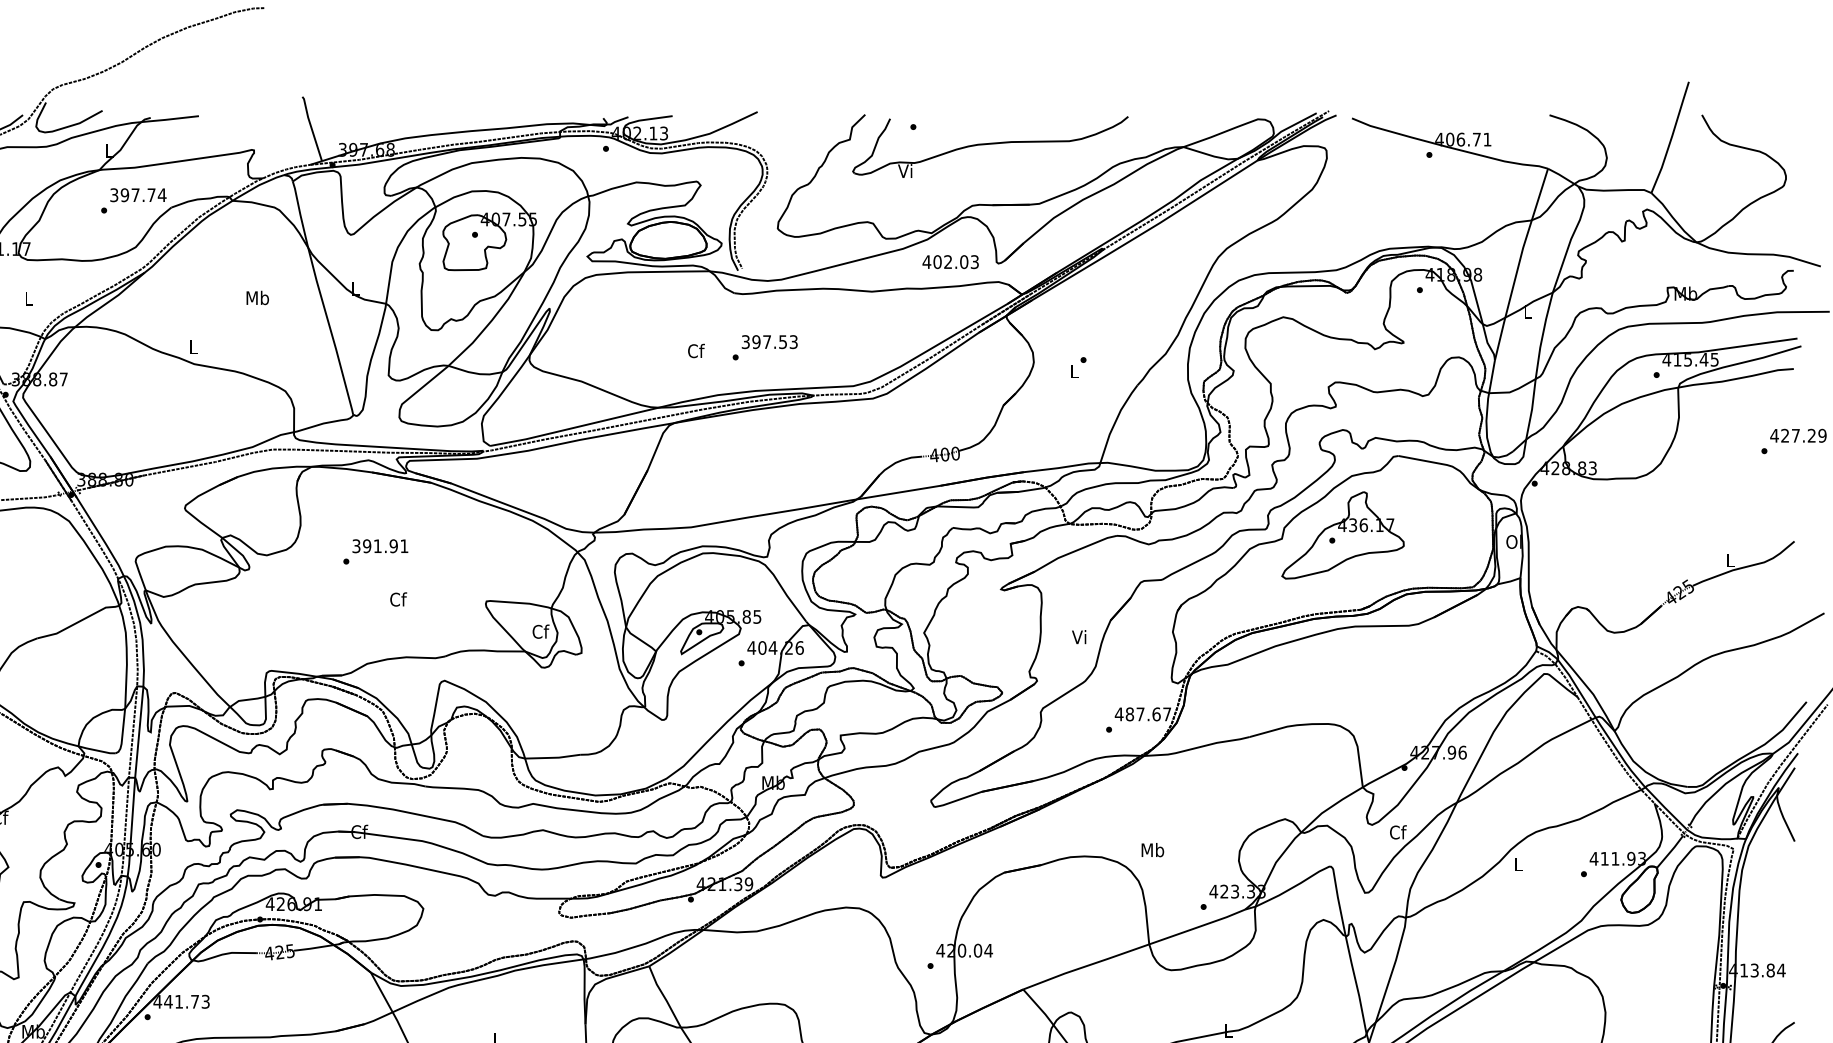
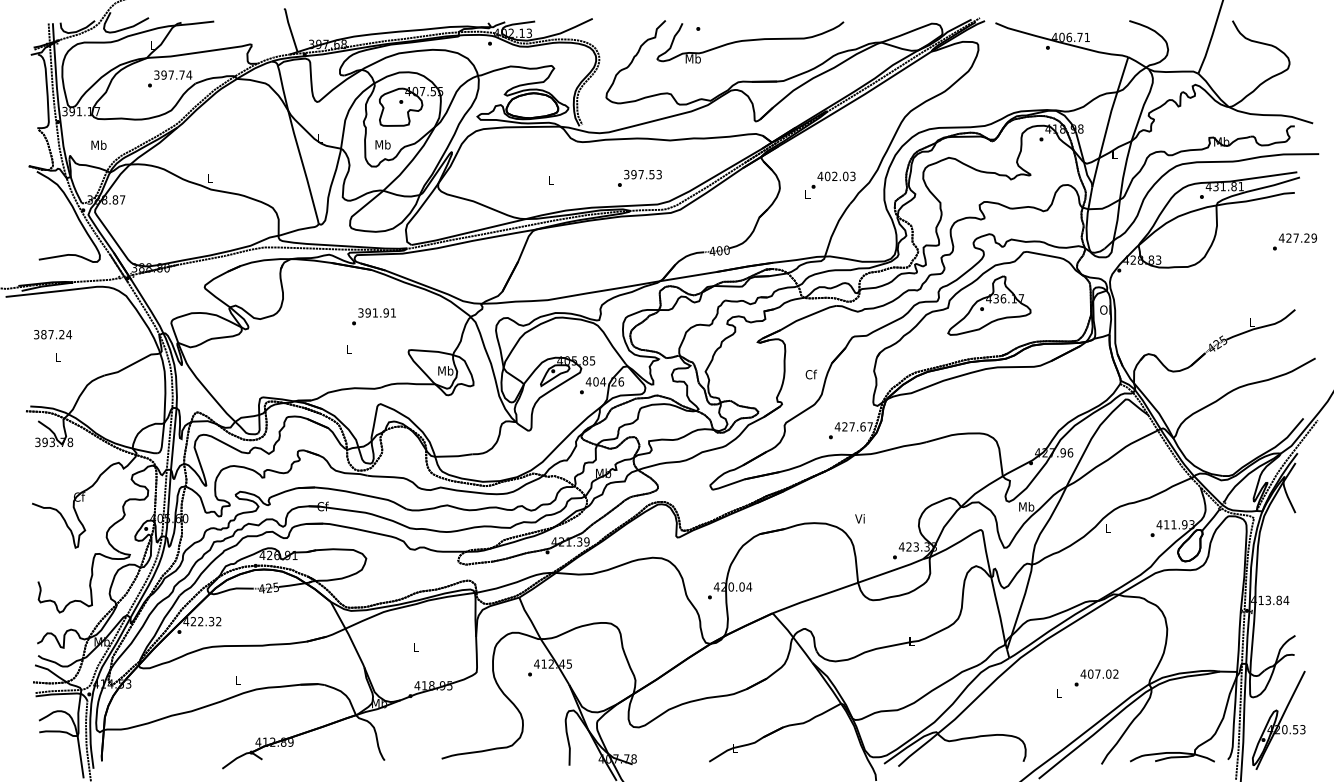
text: (904, 170) -> (692, 58), Vi -> Mb
text: (950, 262) -> (836, 176), moved
text: (28, 297) -> (98, 144), L -> Mb
text: (256, 297) -> (382, 144), moved
text: (764, 347) -> (639, 178), moved
text: (695, 350) -> (550, 180), Cf -> L
text: (1695, 359) -> (1228, 186), 415.45 -> 431.81
text: (374, 551) -> (373, 316), moved
text: (398, 598) -> (349, 348), Cf -> L
text: (540, 631) -> (445, 370), Cf -> Mb
text: (1080, 637) -> (811, 374), Vi -> Cf
text: (1129, 713) -> (844, 426), 487.67 -> 427.67
text: (1397, 831) -> (1026, 506), Cf -> Mb
text: (1152, 849) -> (860, 518), Mb -> Vi
text: (186, 1001) -> (205, 621), 441.73 -> 422.32

